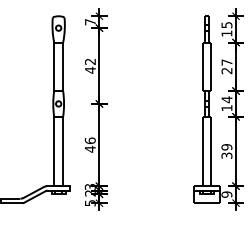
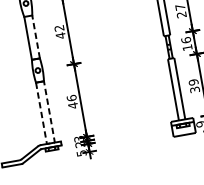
line: (63, 66) -> (36, 36), solid -> dashed
text: (226, 99) -> (185, 40), 14 -> 16
line: (59, 186) -> (51, 143), solid -> dashed

